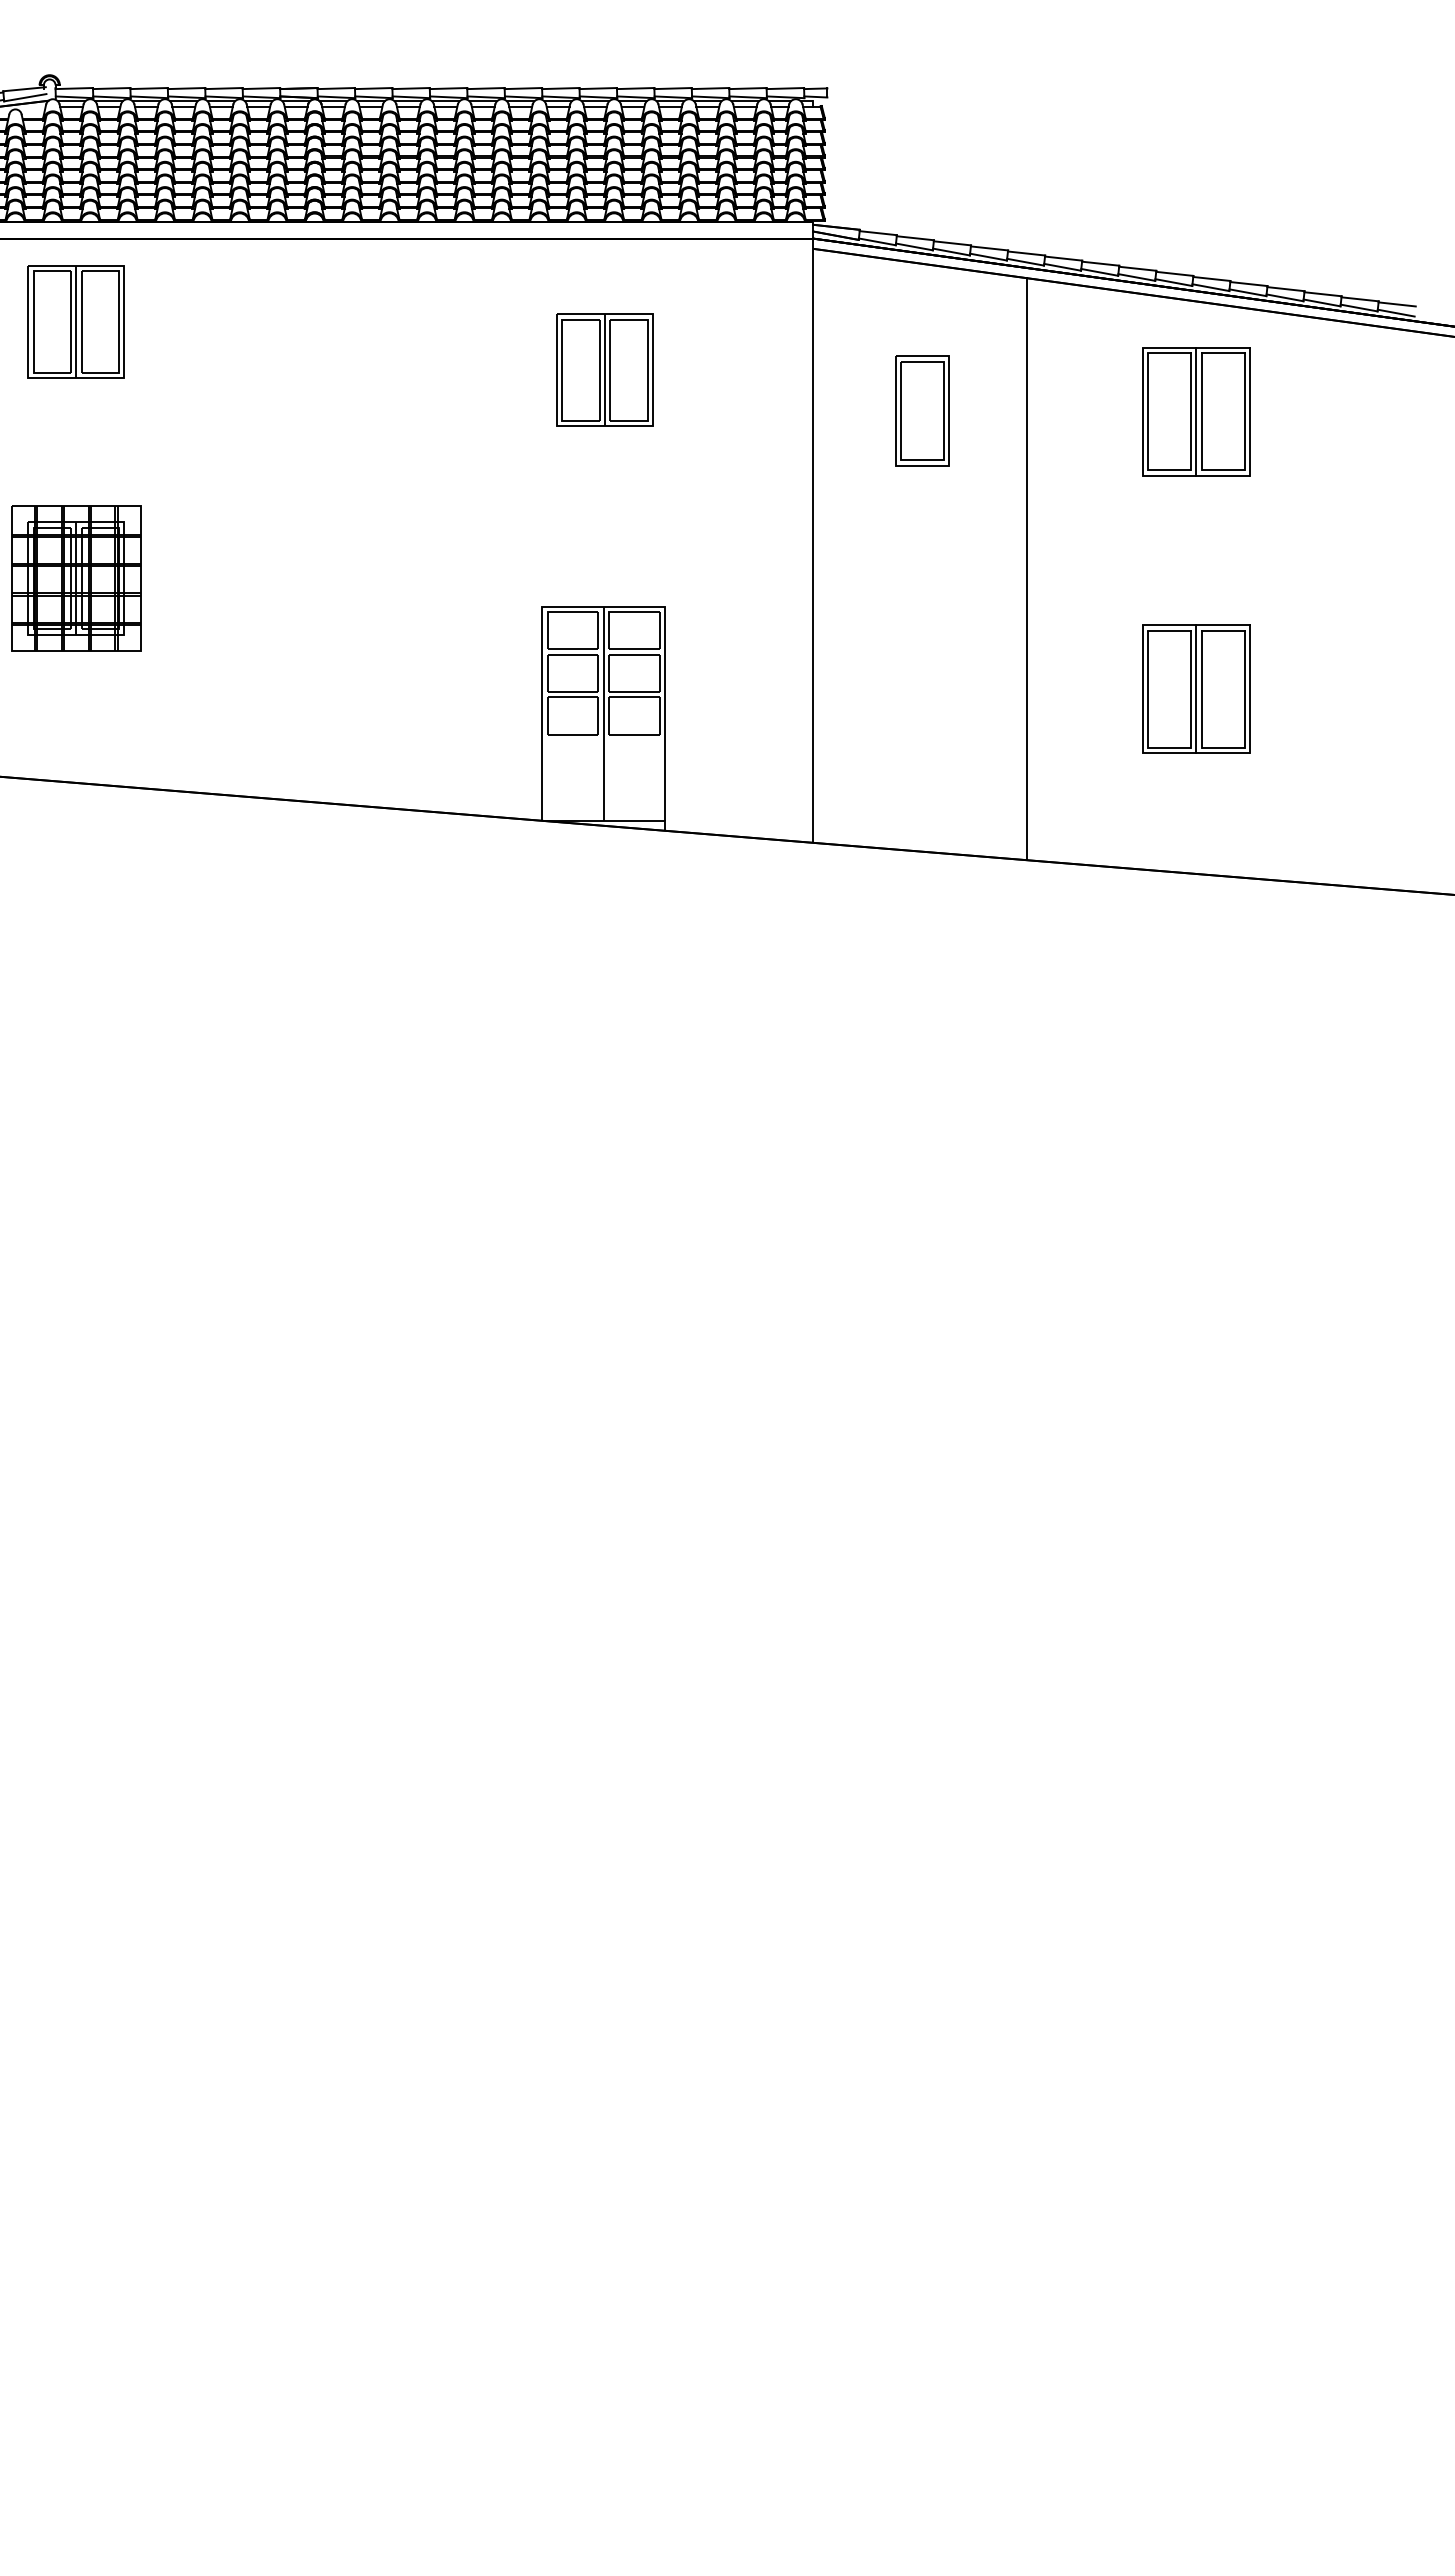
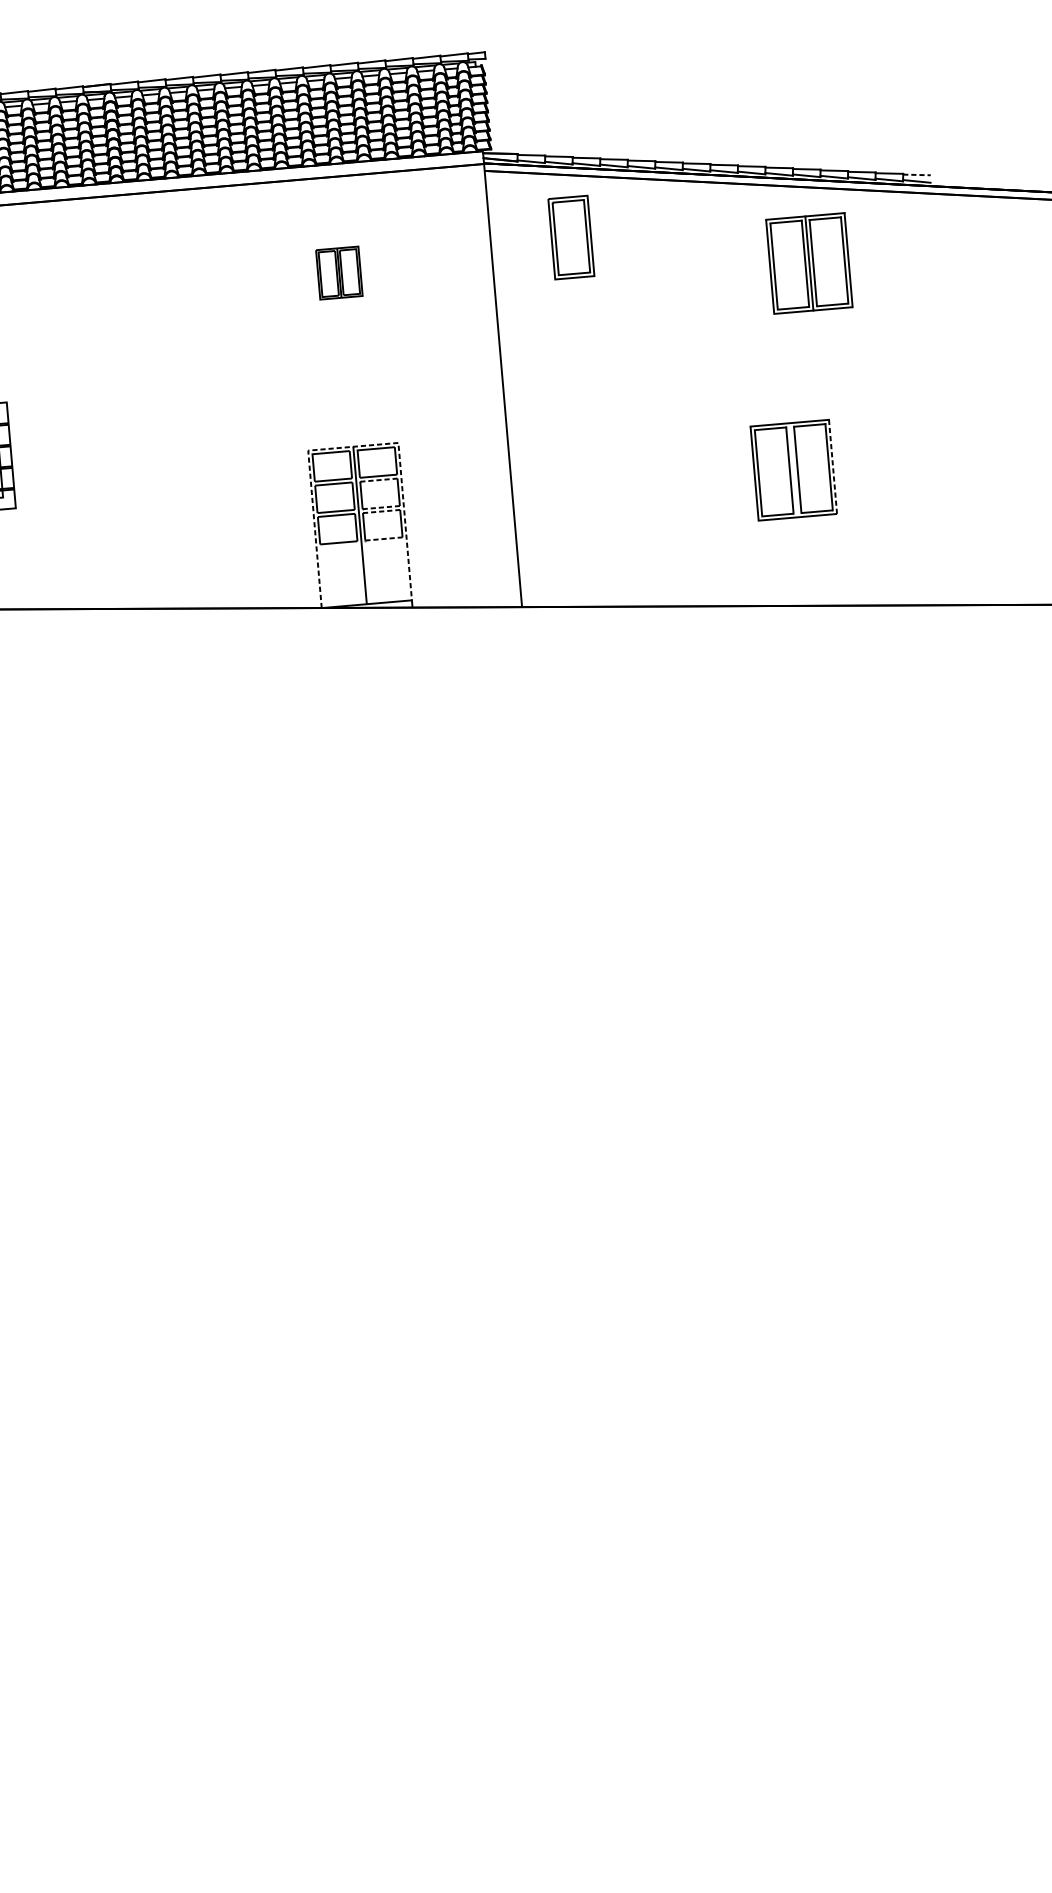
line: (1397, 304) -> (917, 174), solid -> dashed
part: (604, 369) -> (338, 272), size x0.6
part: (922, 410) -> (571, 237), moved
part: (1196, 411) -> (809, 263), moved
line: (1026, 569) -> (661, 392), removed
line: (604, 606) -> (353, 446), solid -> dashed
line: (633, 654) -> (378, 480), solid -> dashed
line: (1196, 689) -> (793, 470), removed
line: (1249, 689) -> (832, 467), solid -> dashed
line: (633, 691) -> (380, 507), solid -> dashed
line: (633, 697) -> (380, 511), solid -> dashed
line: (633, 734) -> (383, 538), solid -> dashed

